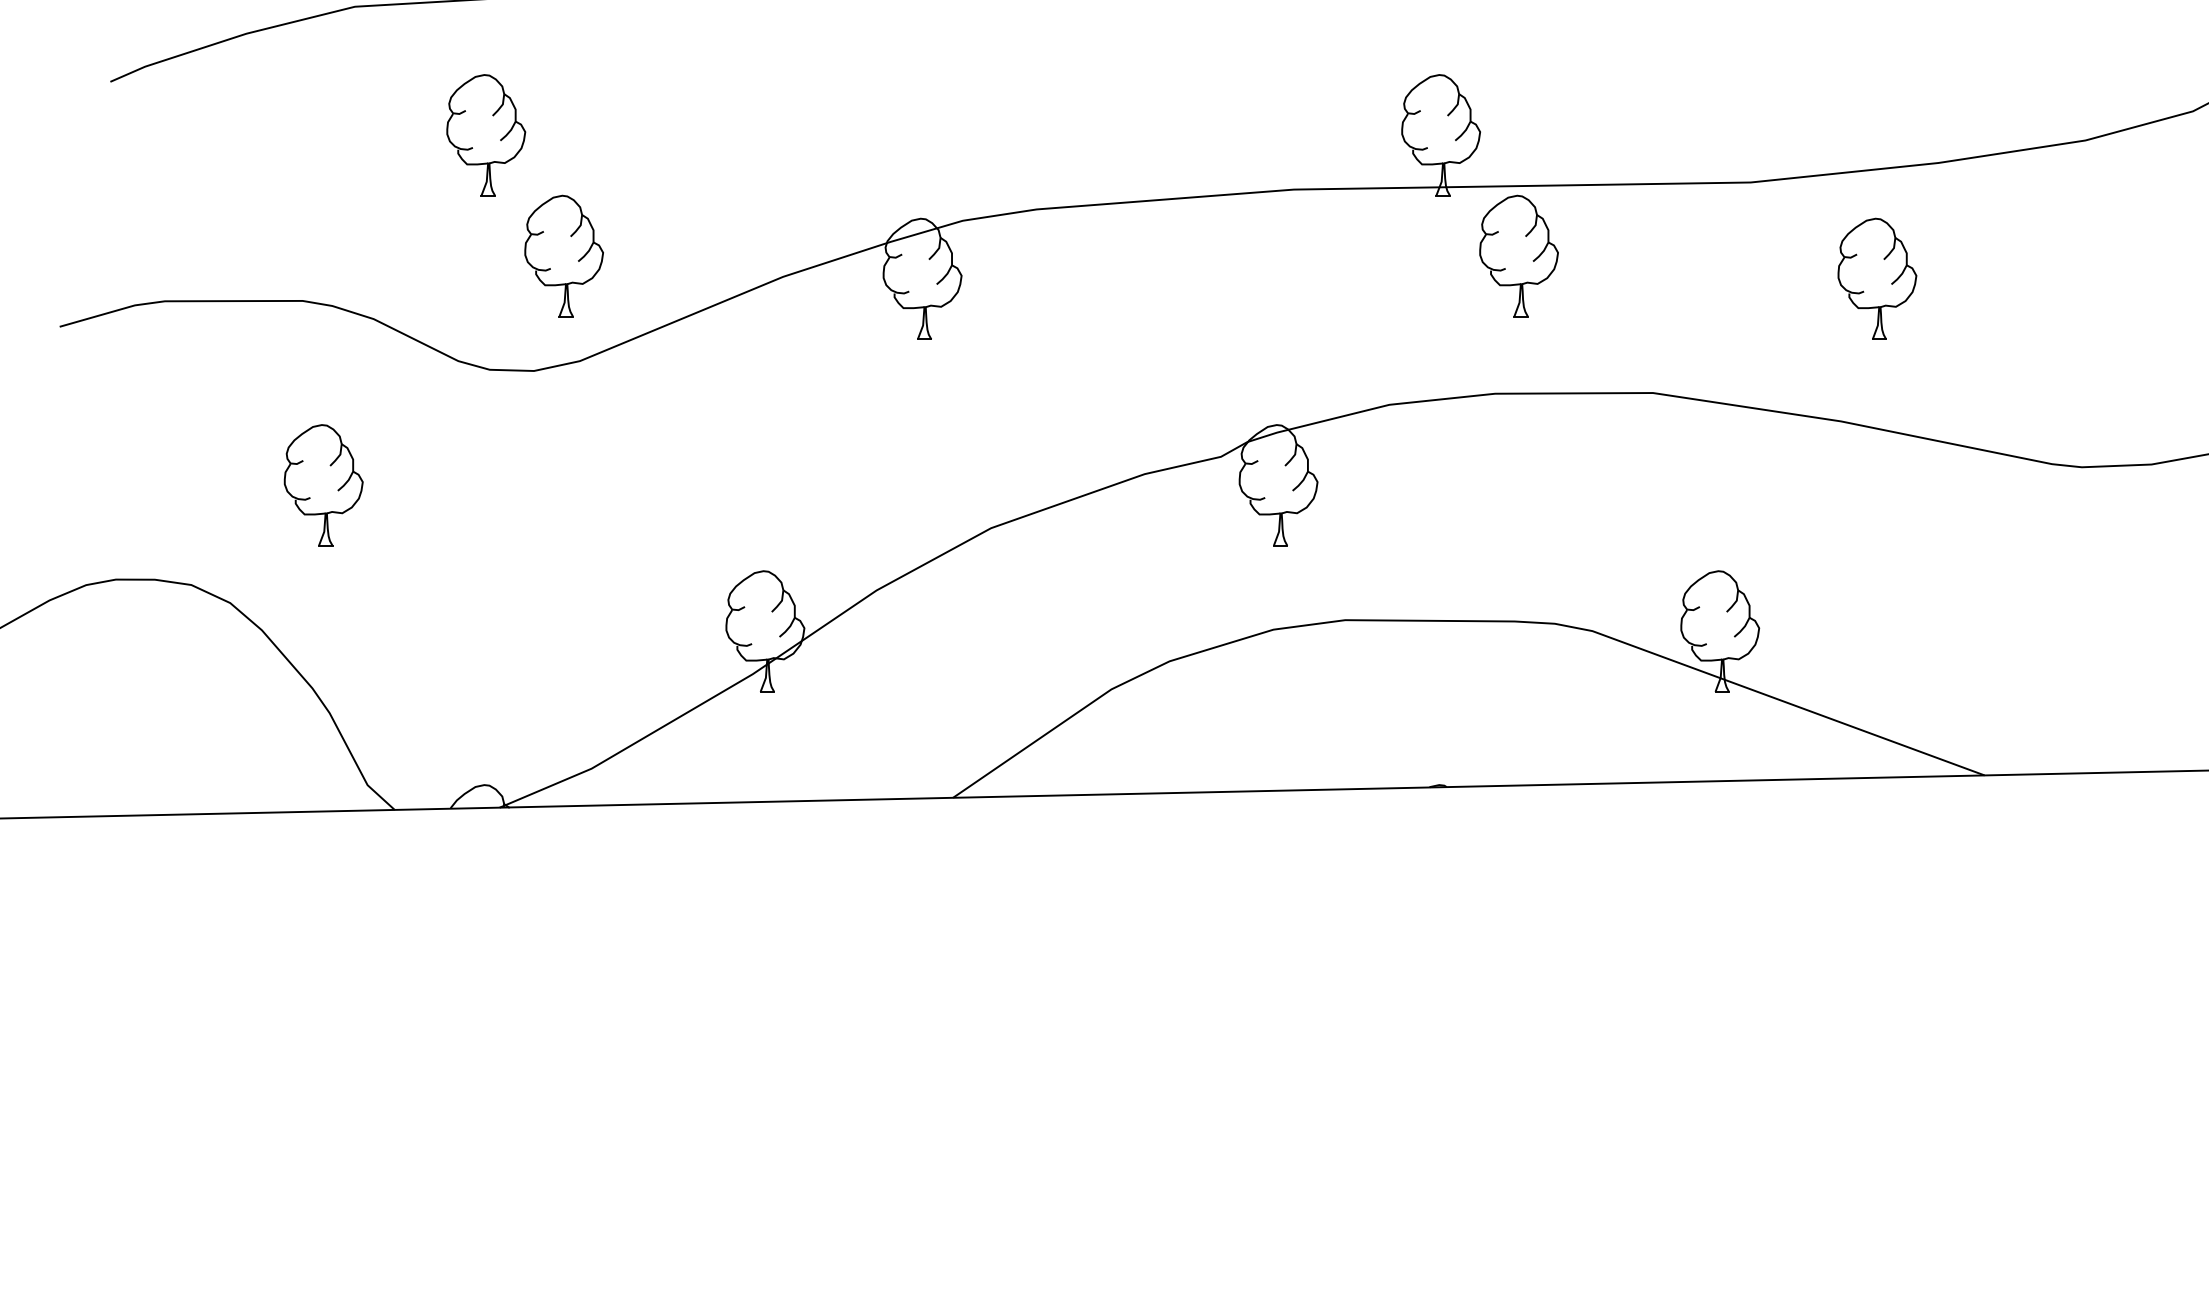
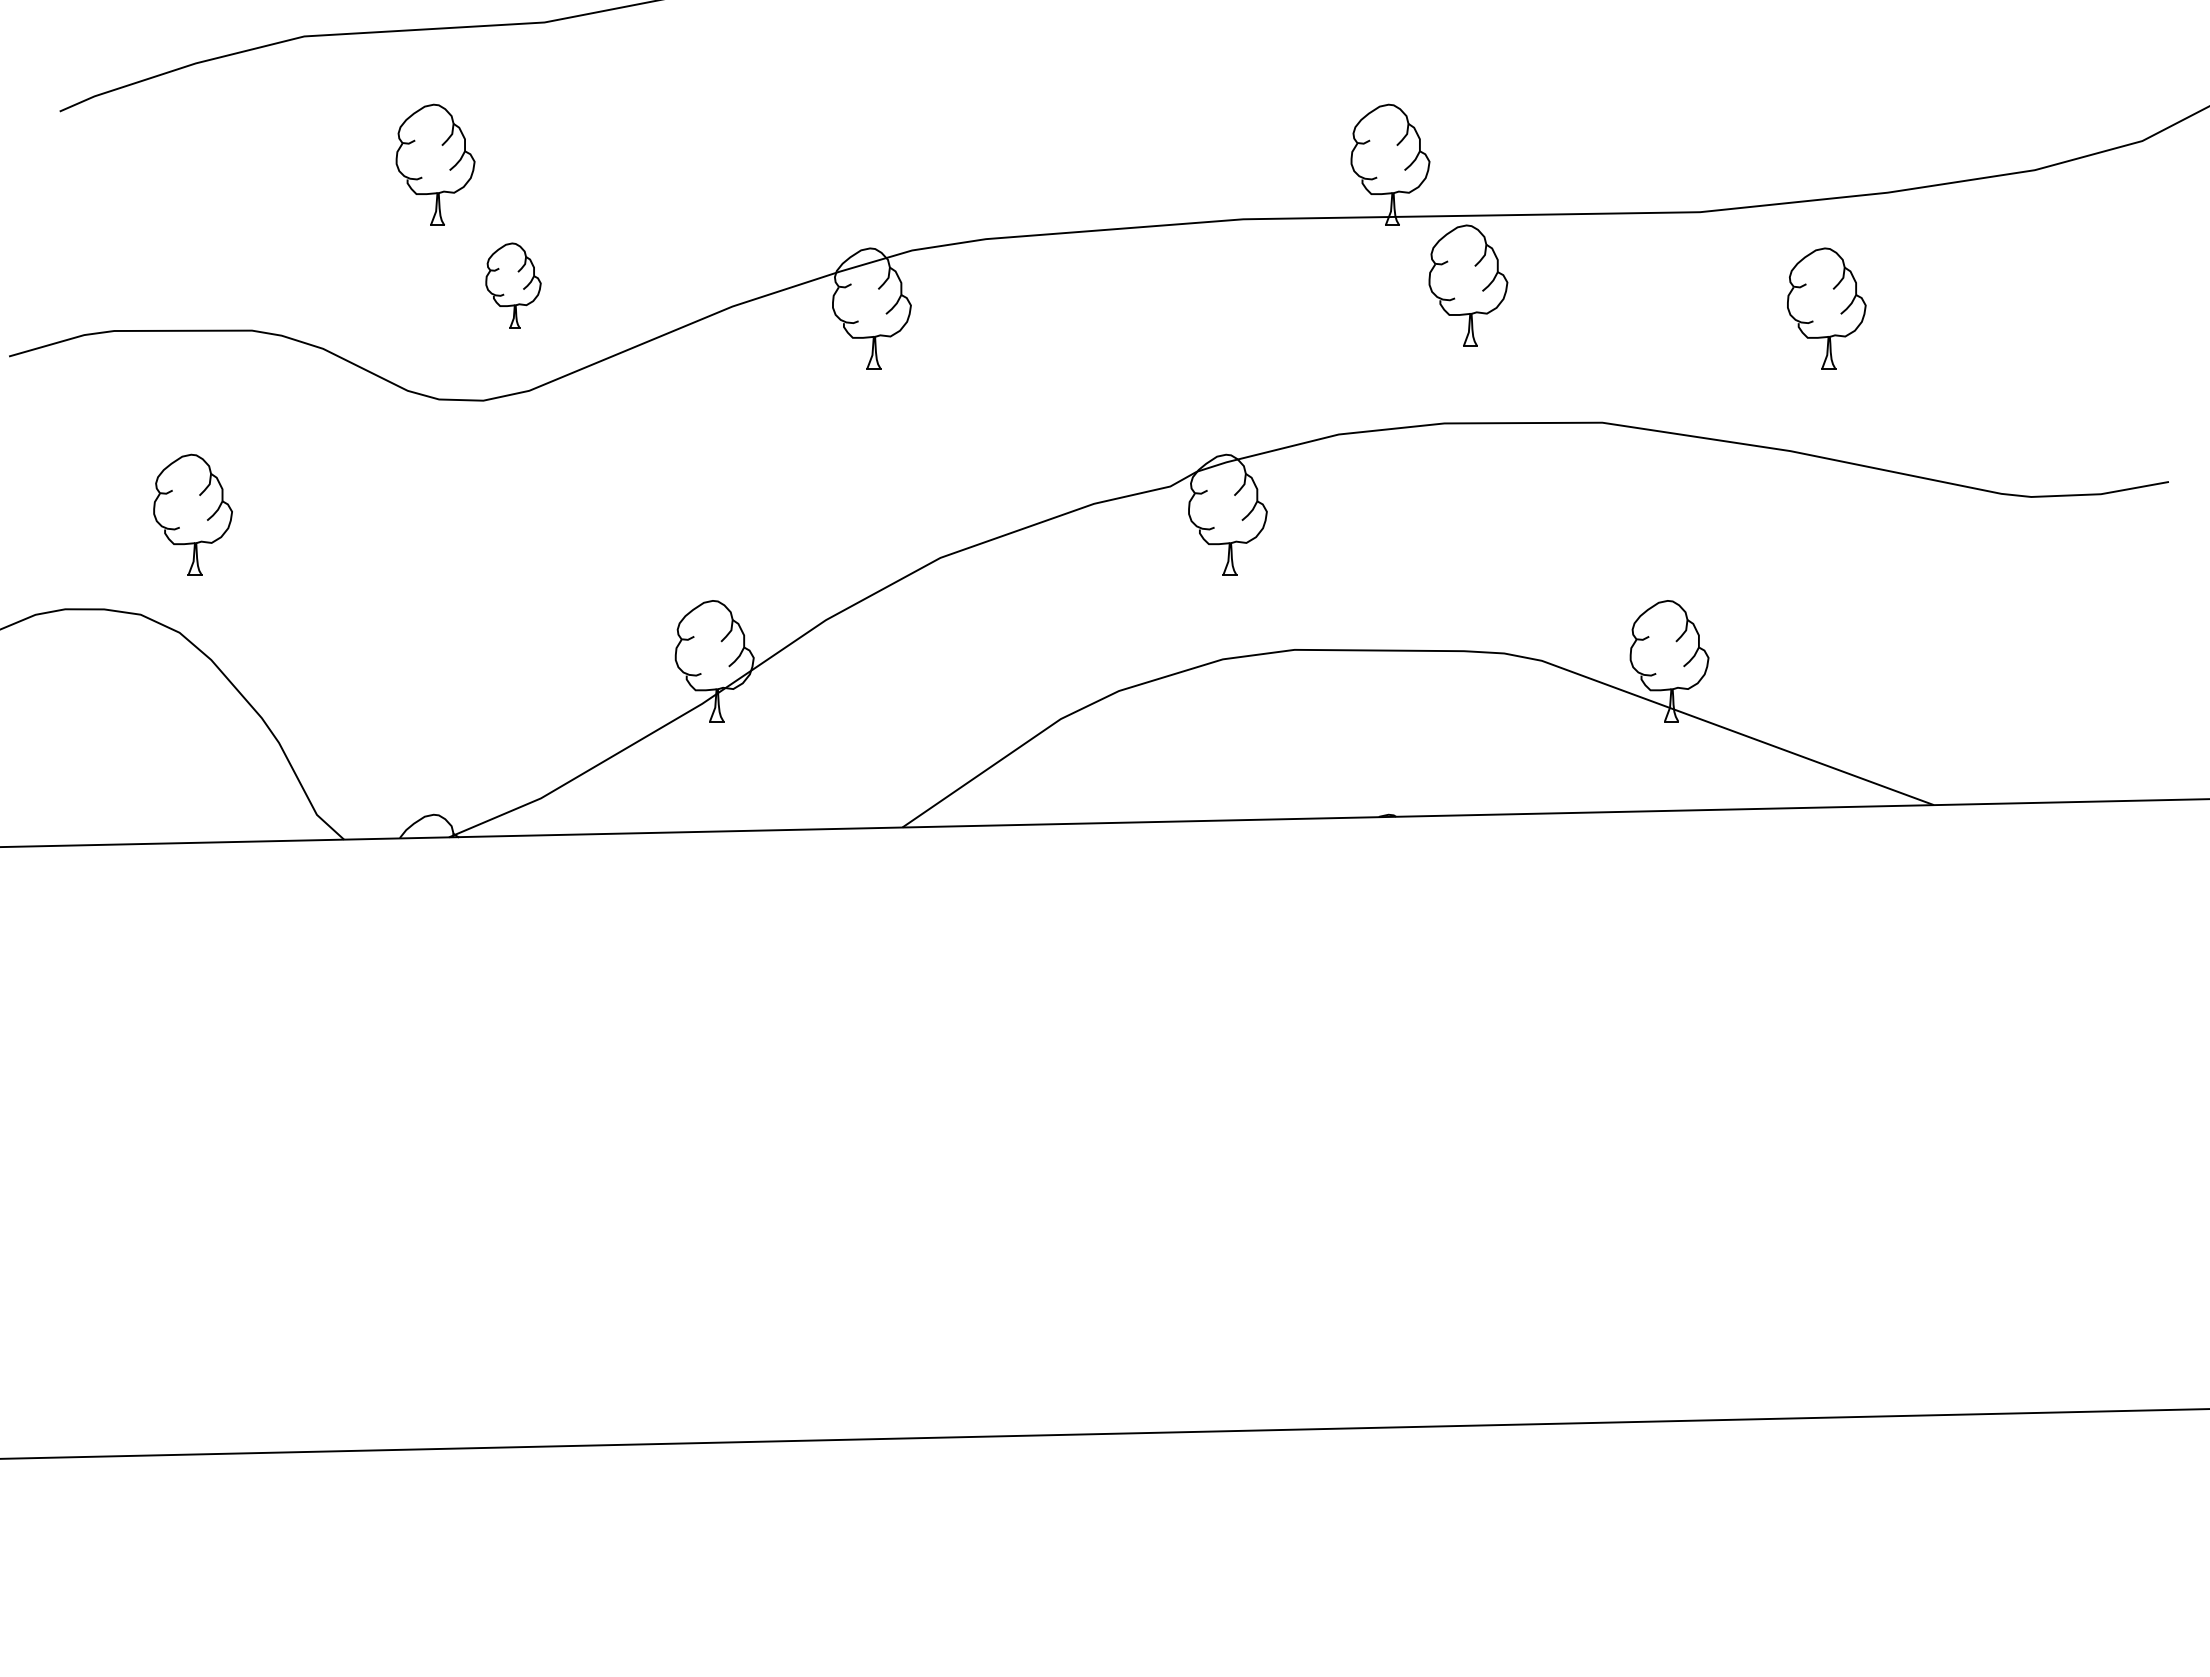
part: (564, 255) -> (513, 285), size x0.7
part: (323, 484) -> (192, 514), moved

